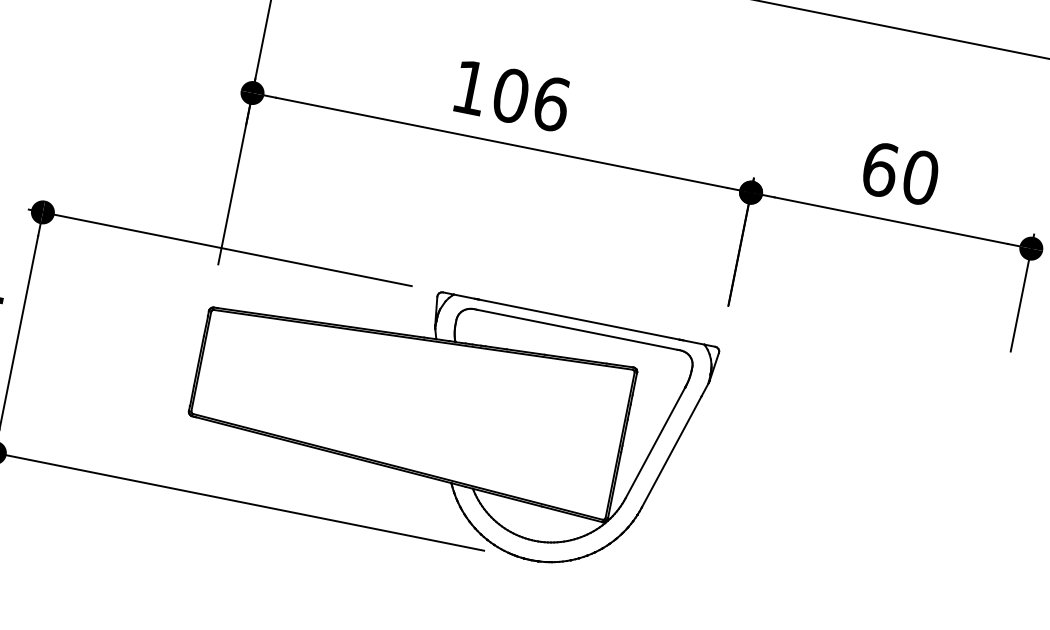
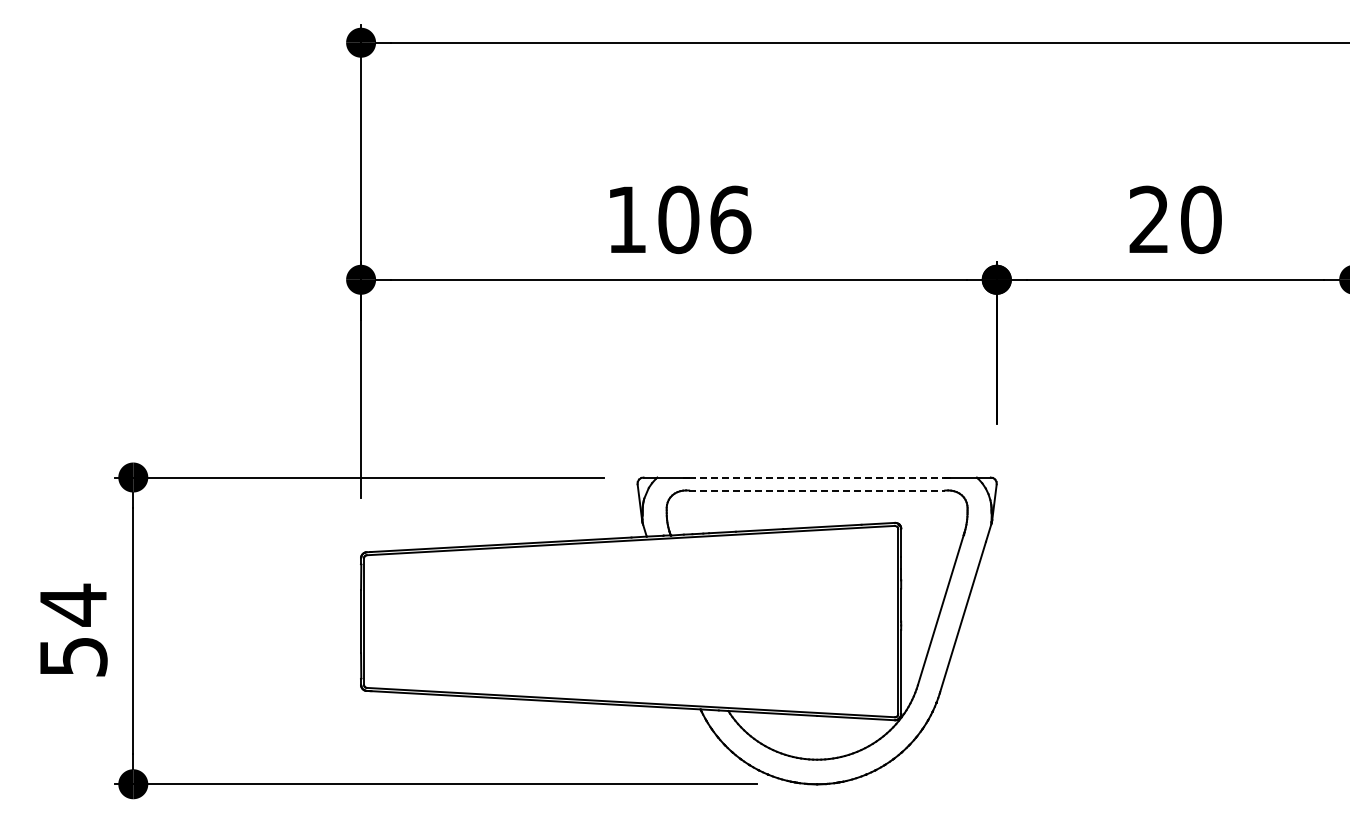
text: (880, 169) -> (1149, 219), 60 -> 20
line: (579, 319) -> (817, 477), solid -> dashed
line: (577, 329) -> (817, 490), solid -> dashed

